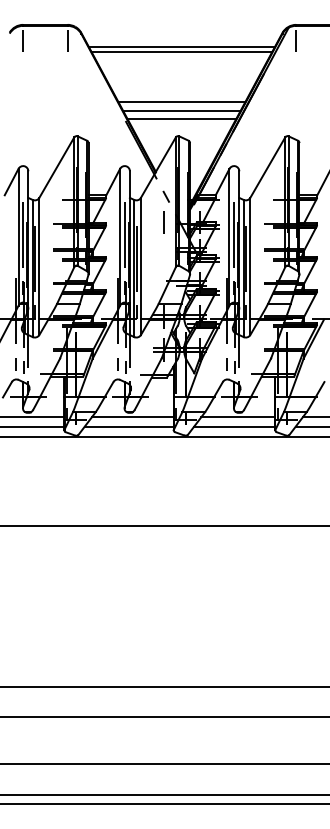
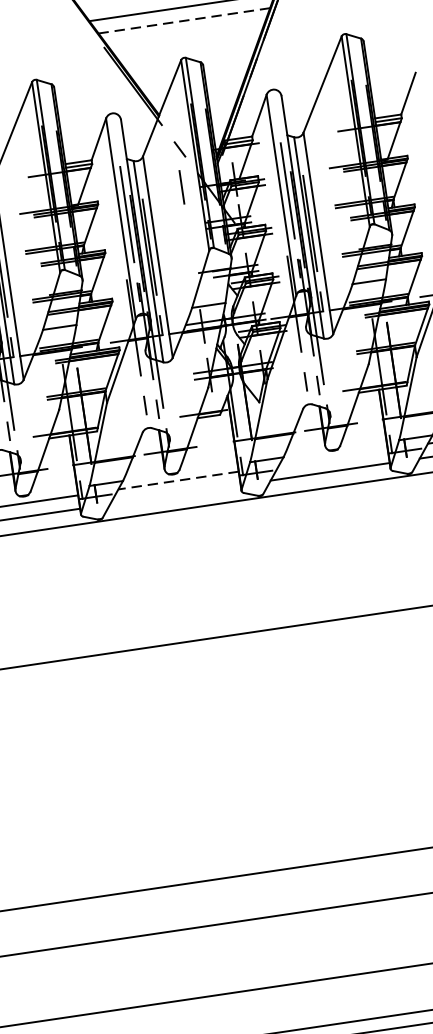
line: (181, 111) -> (183, 20), solid -> dashed
line: (181, 119) -> (185, 32), removed
line: (132, 417) -> (178, 480), solid -> dashed
line: (238, 417) -> (333, 457), removed
line: (128, 426) -> (174, 494), removed

